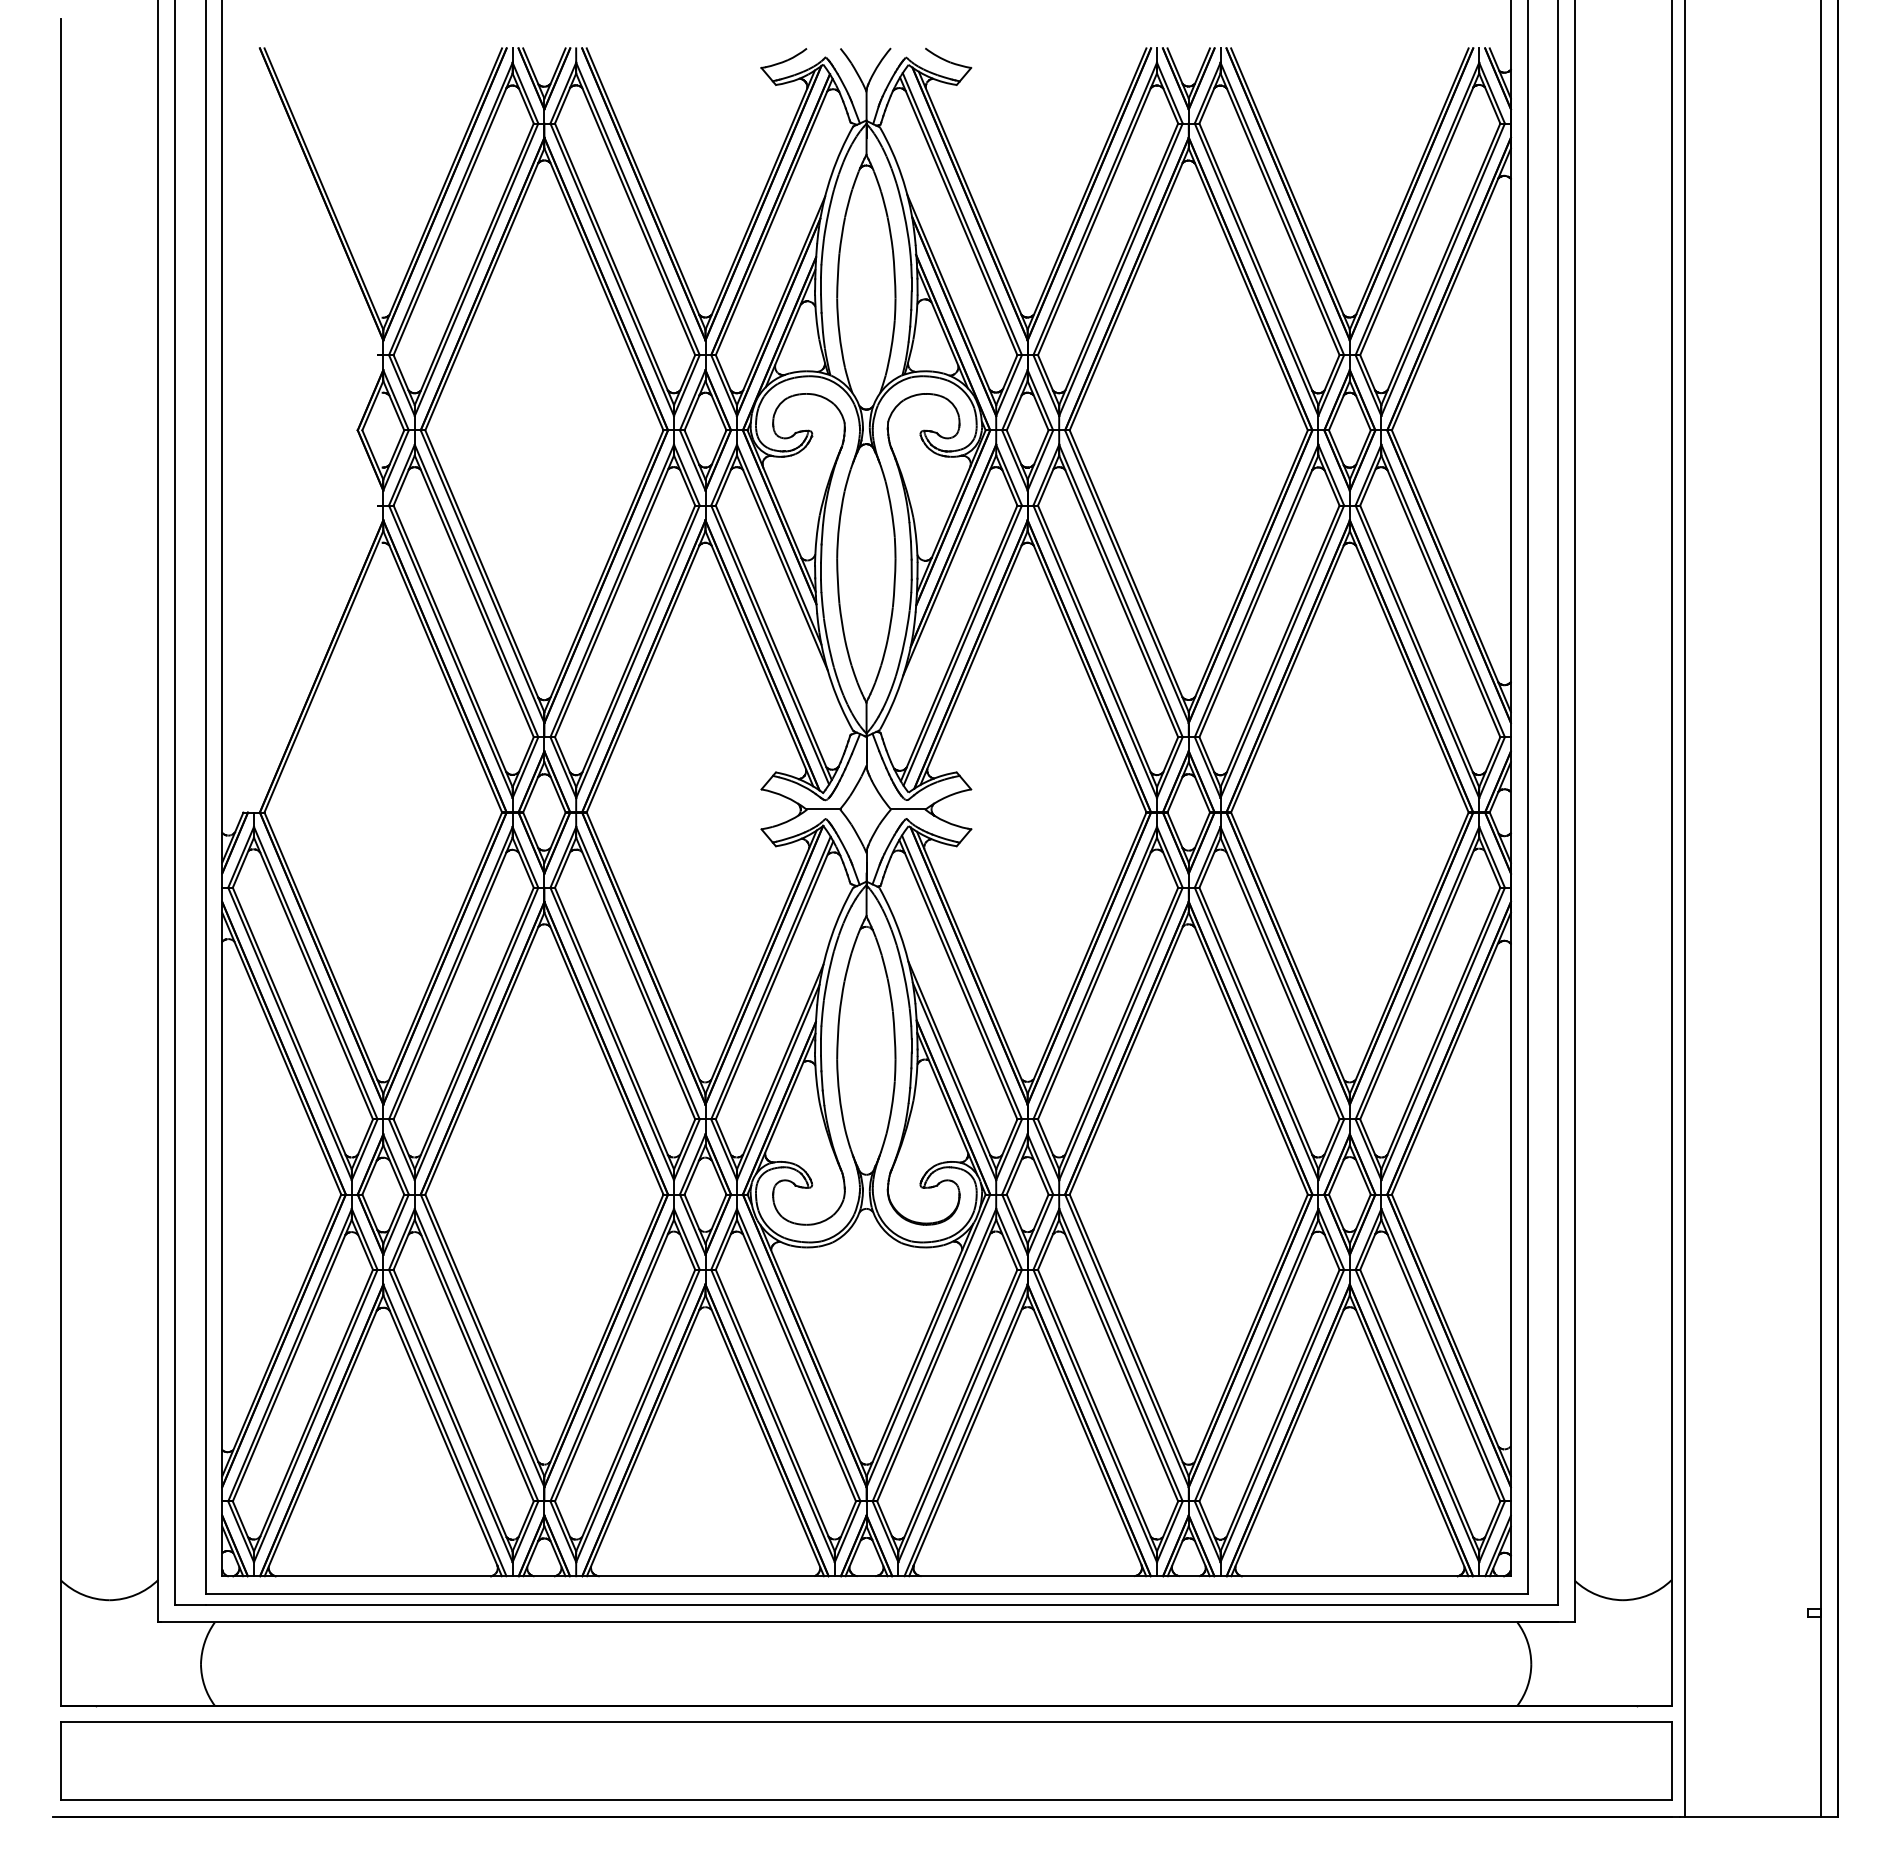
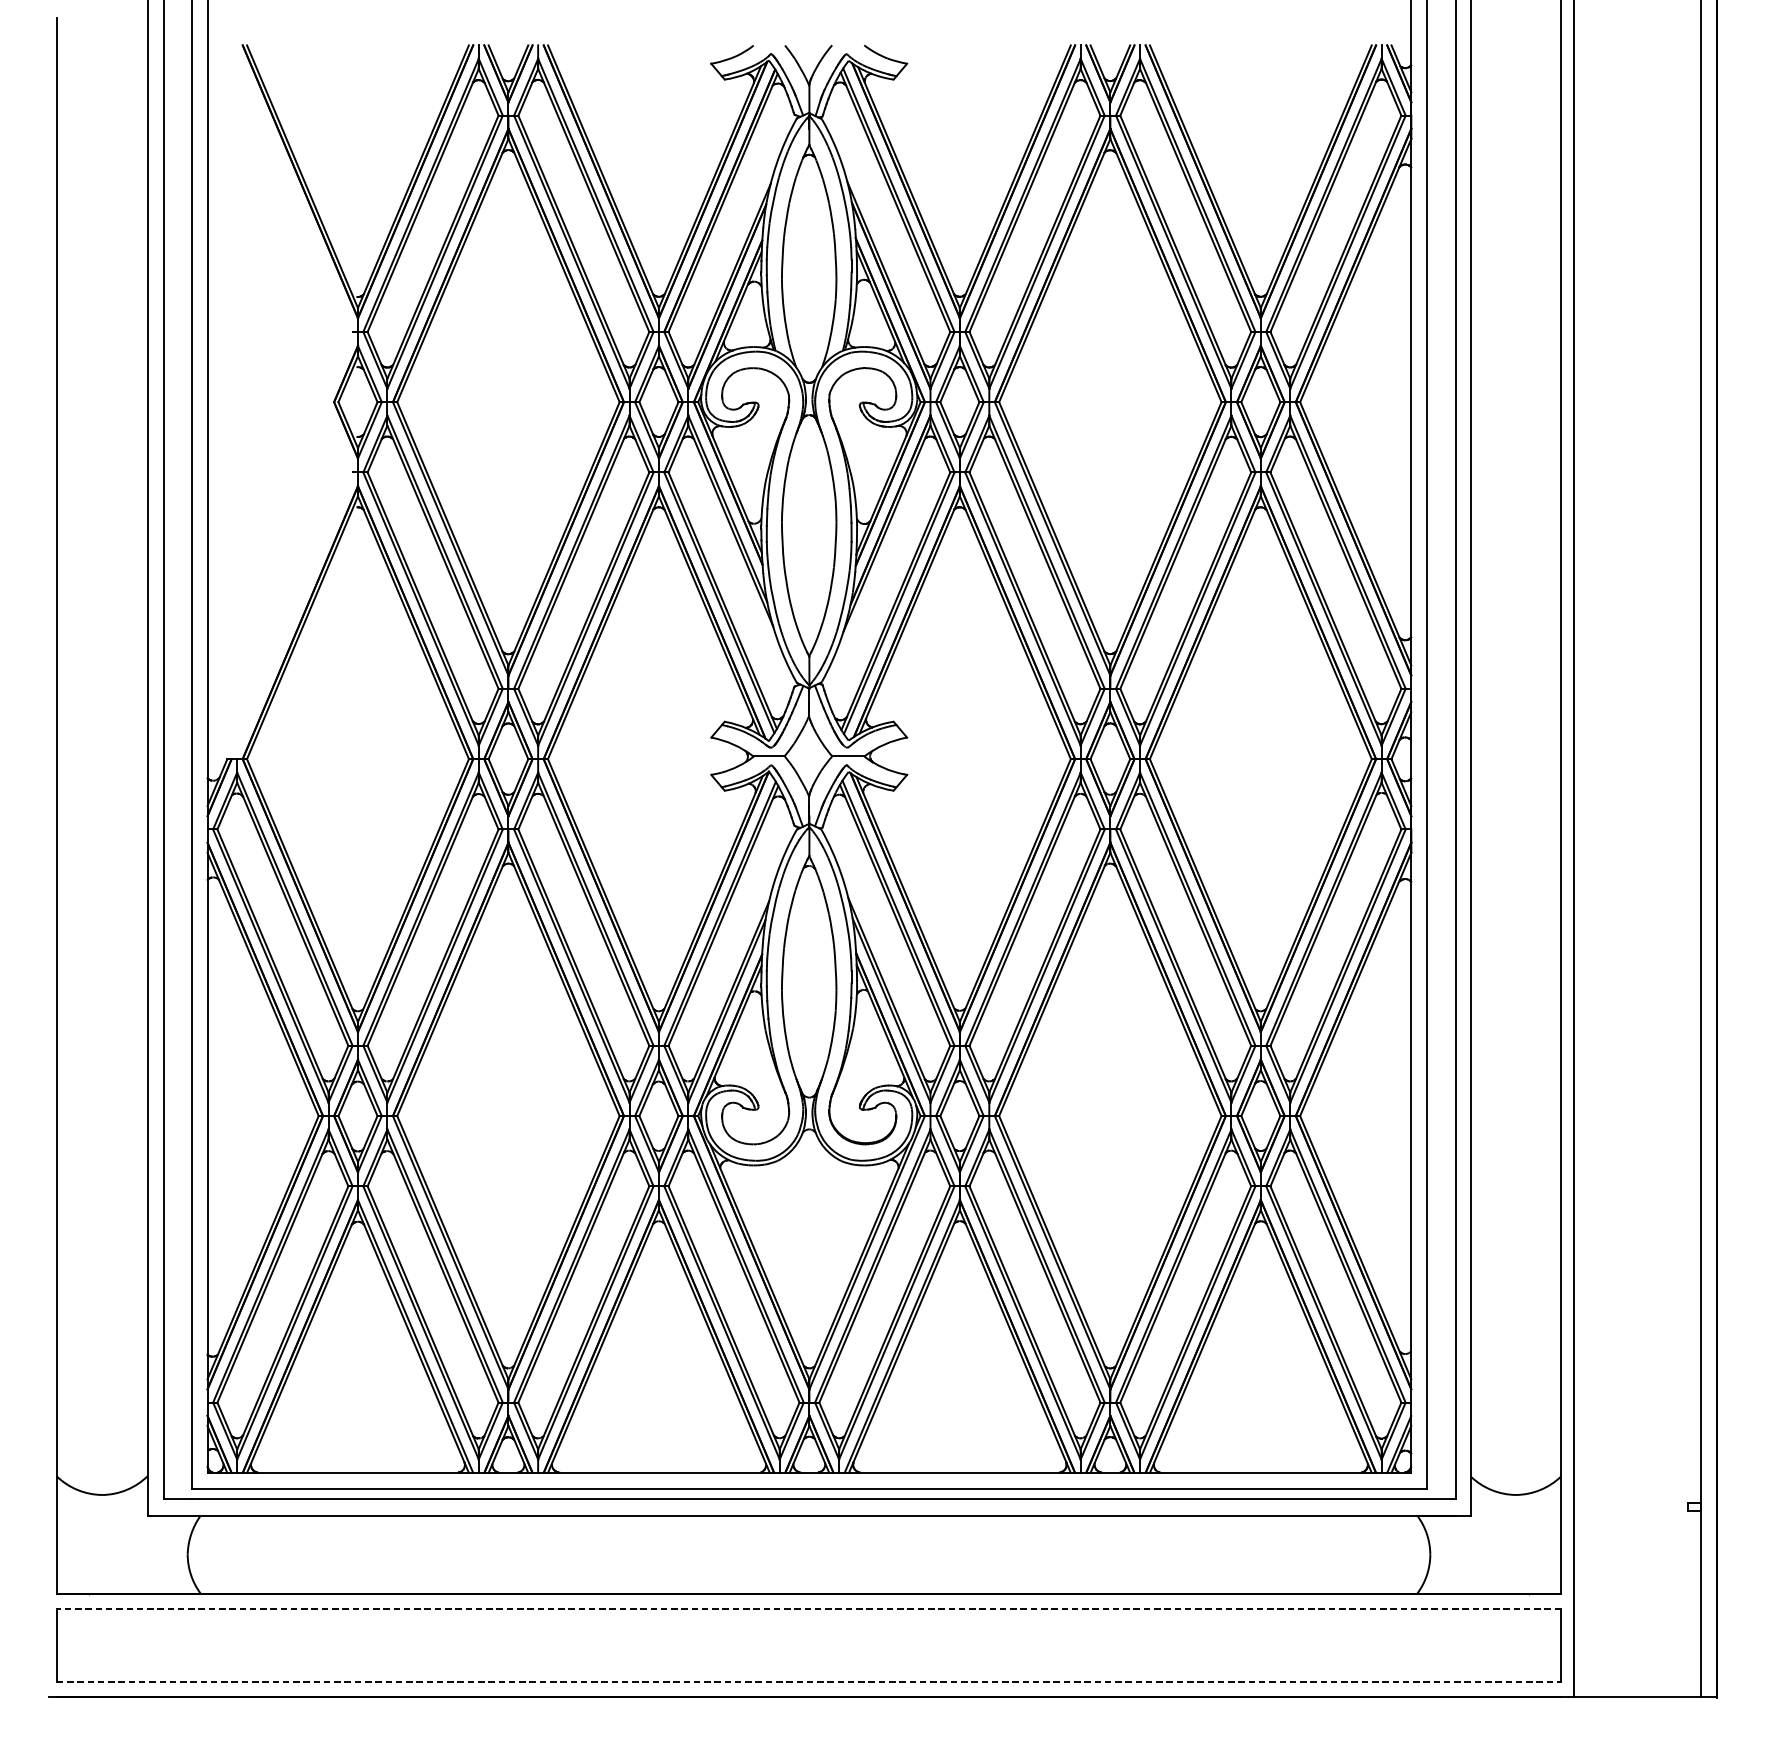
line: (865, 1722) -> (808, 1609), solid -> dashed
line: (866, 1800) -> (809, 1682), solid -> dashed

